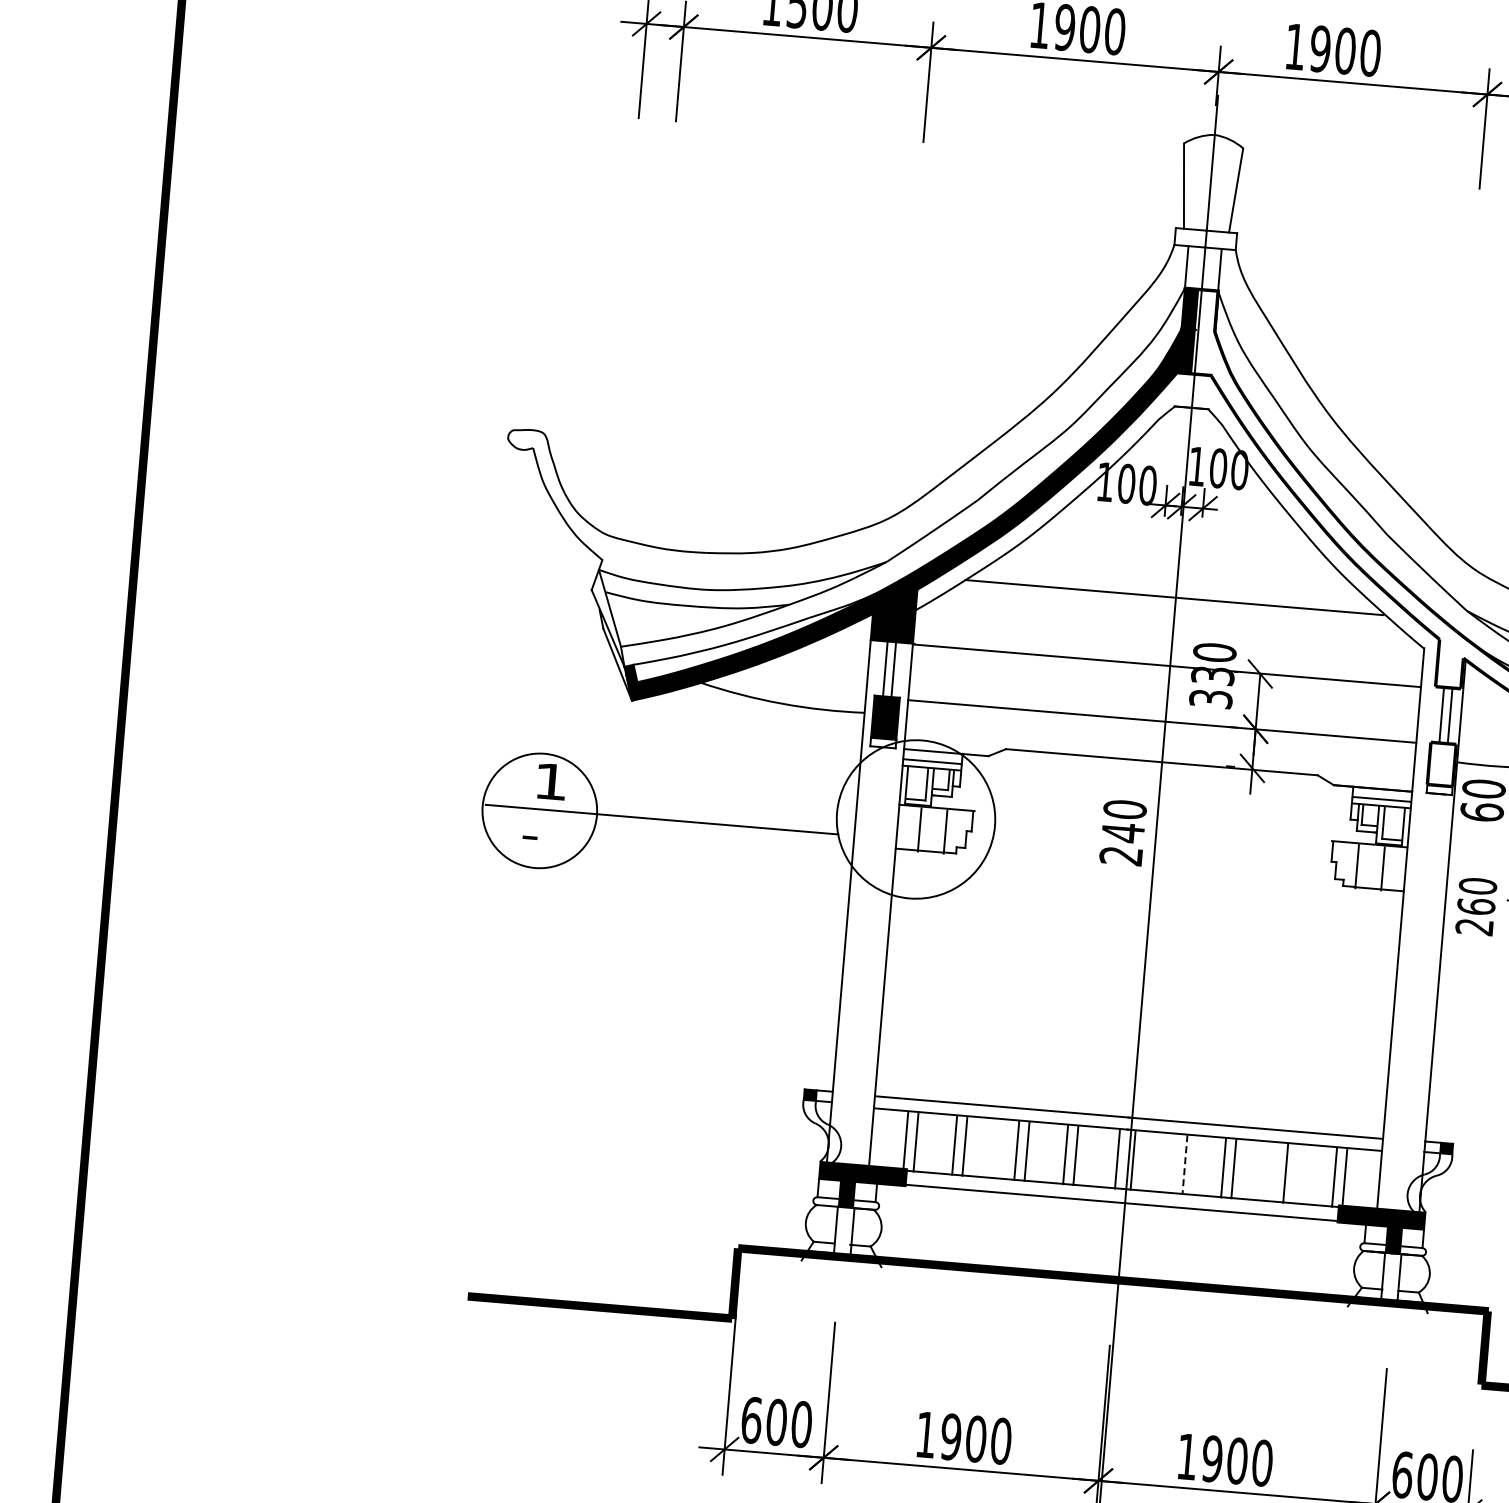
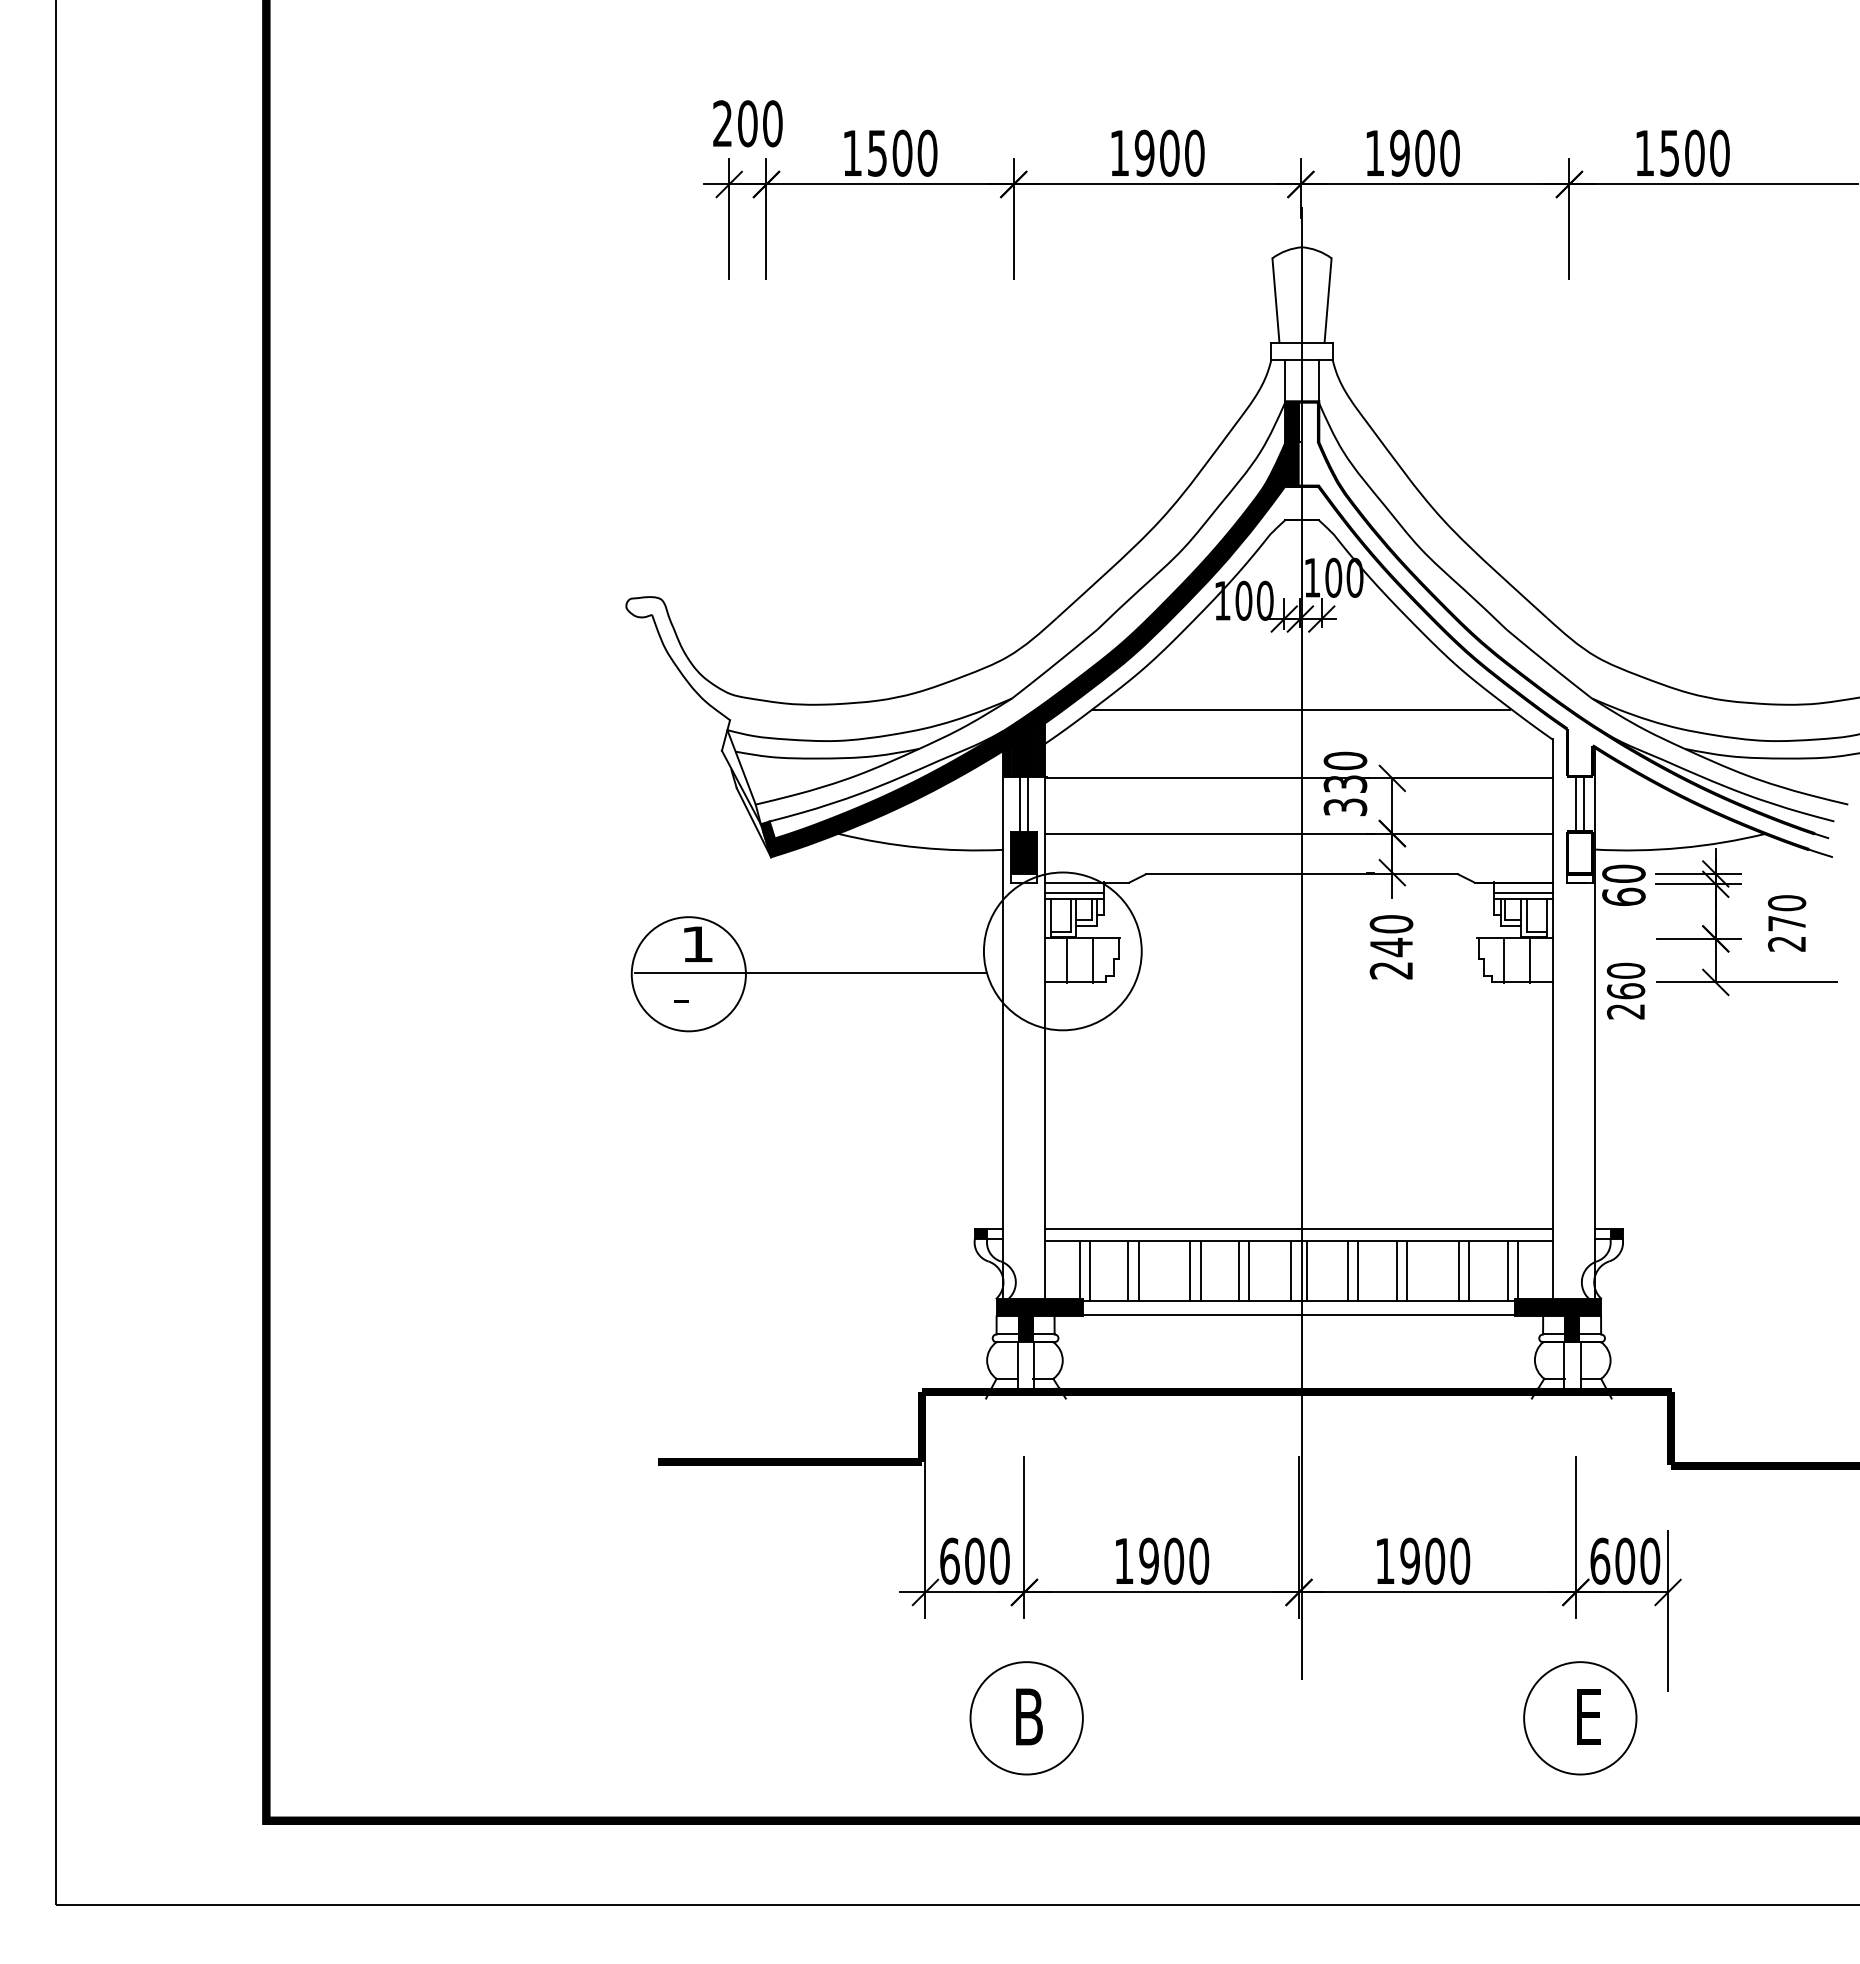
text: (1123, 832) -> (1391, 947), moved
line: (1175, 1163) -> (1348, 1271), added
line: (1184, 1165) -> (1358, 1272), dashed -> solid
line: (1296, 1173) -> (1469, 1271), added

